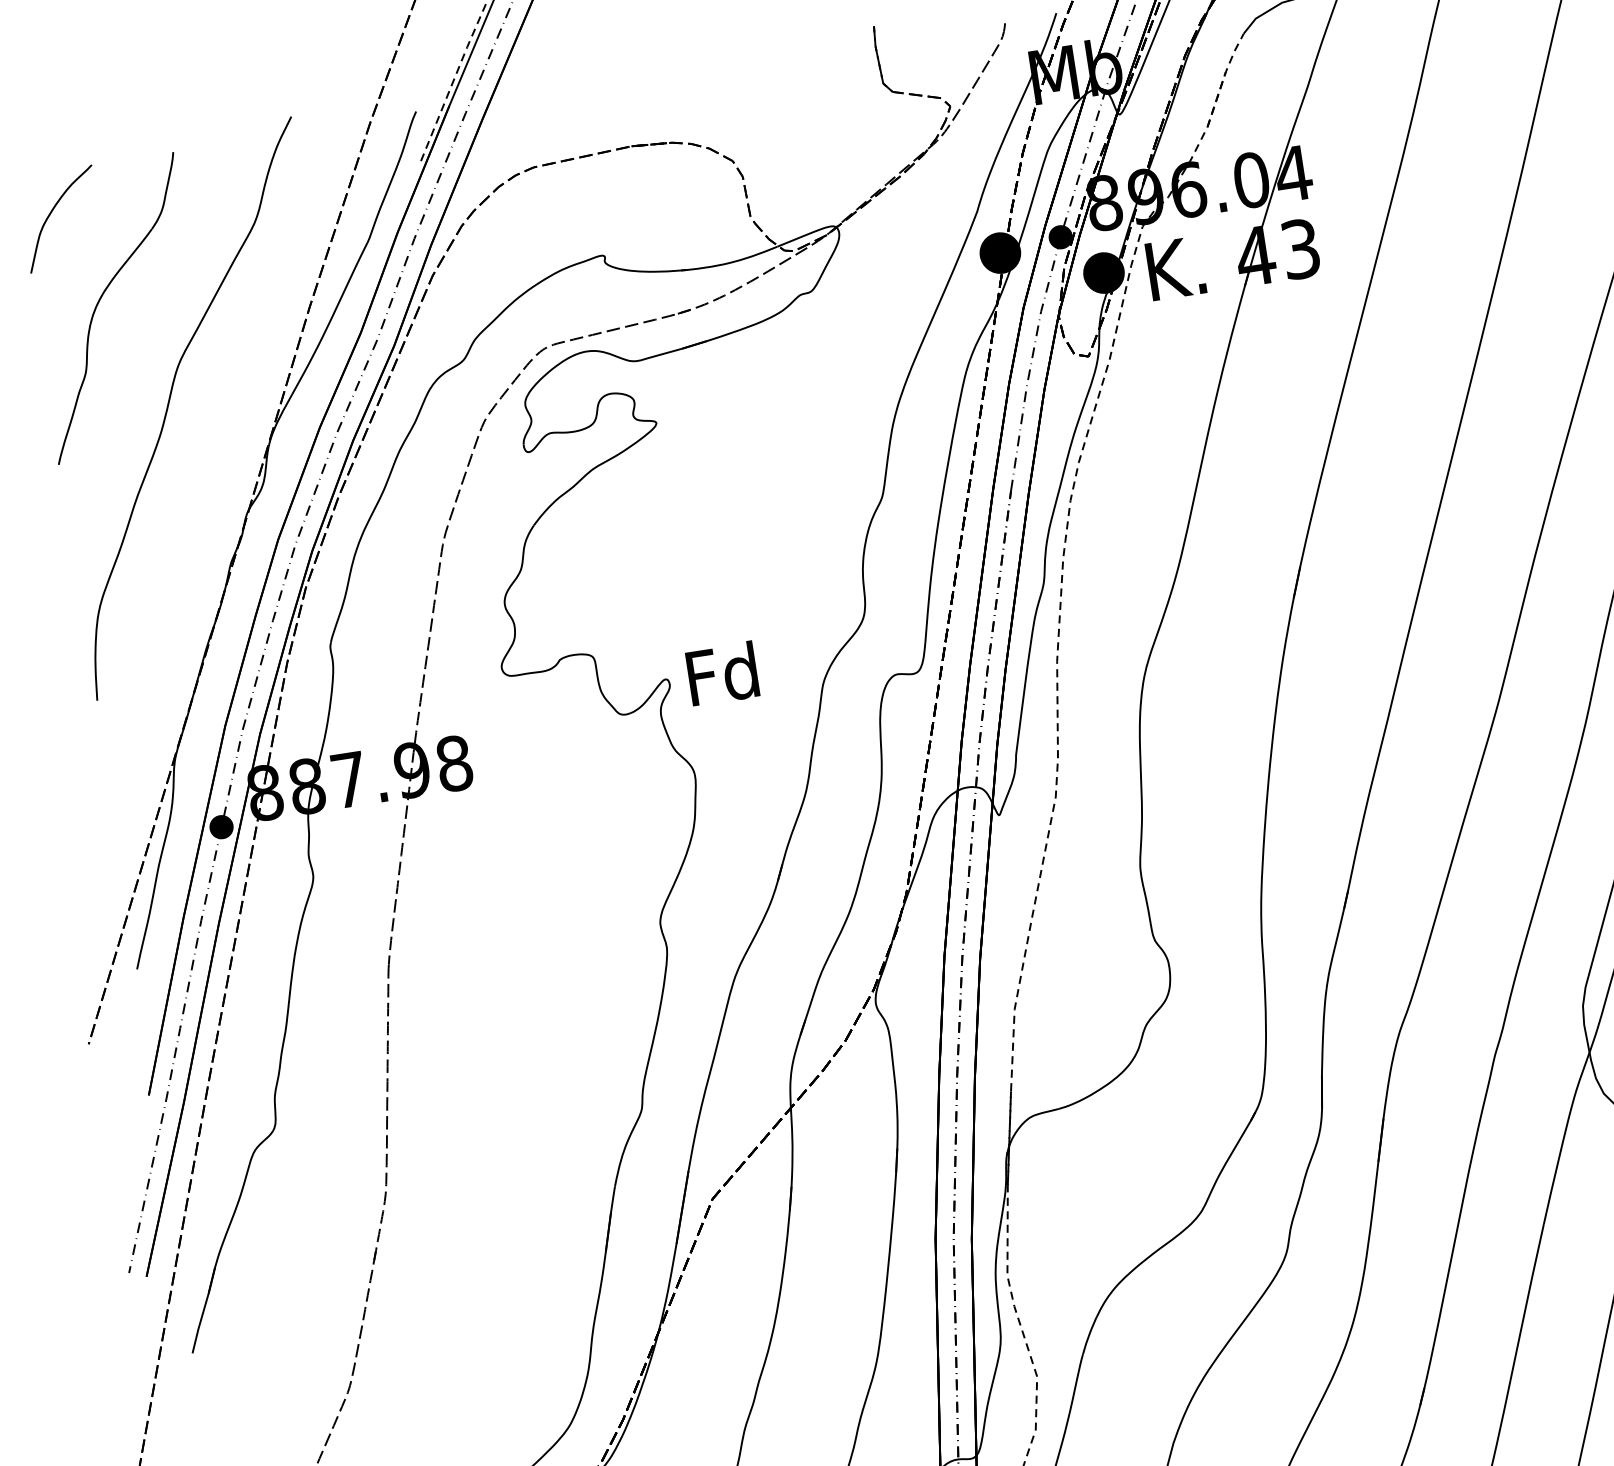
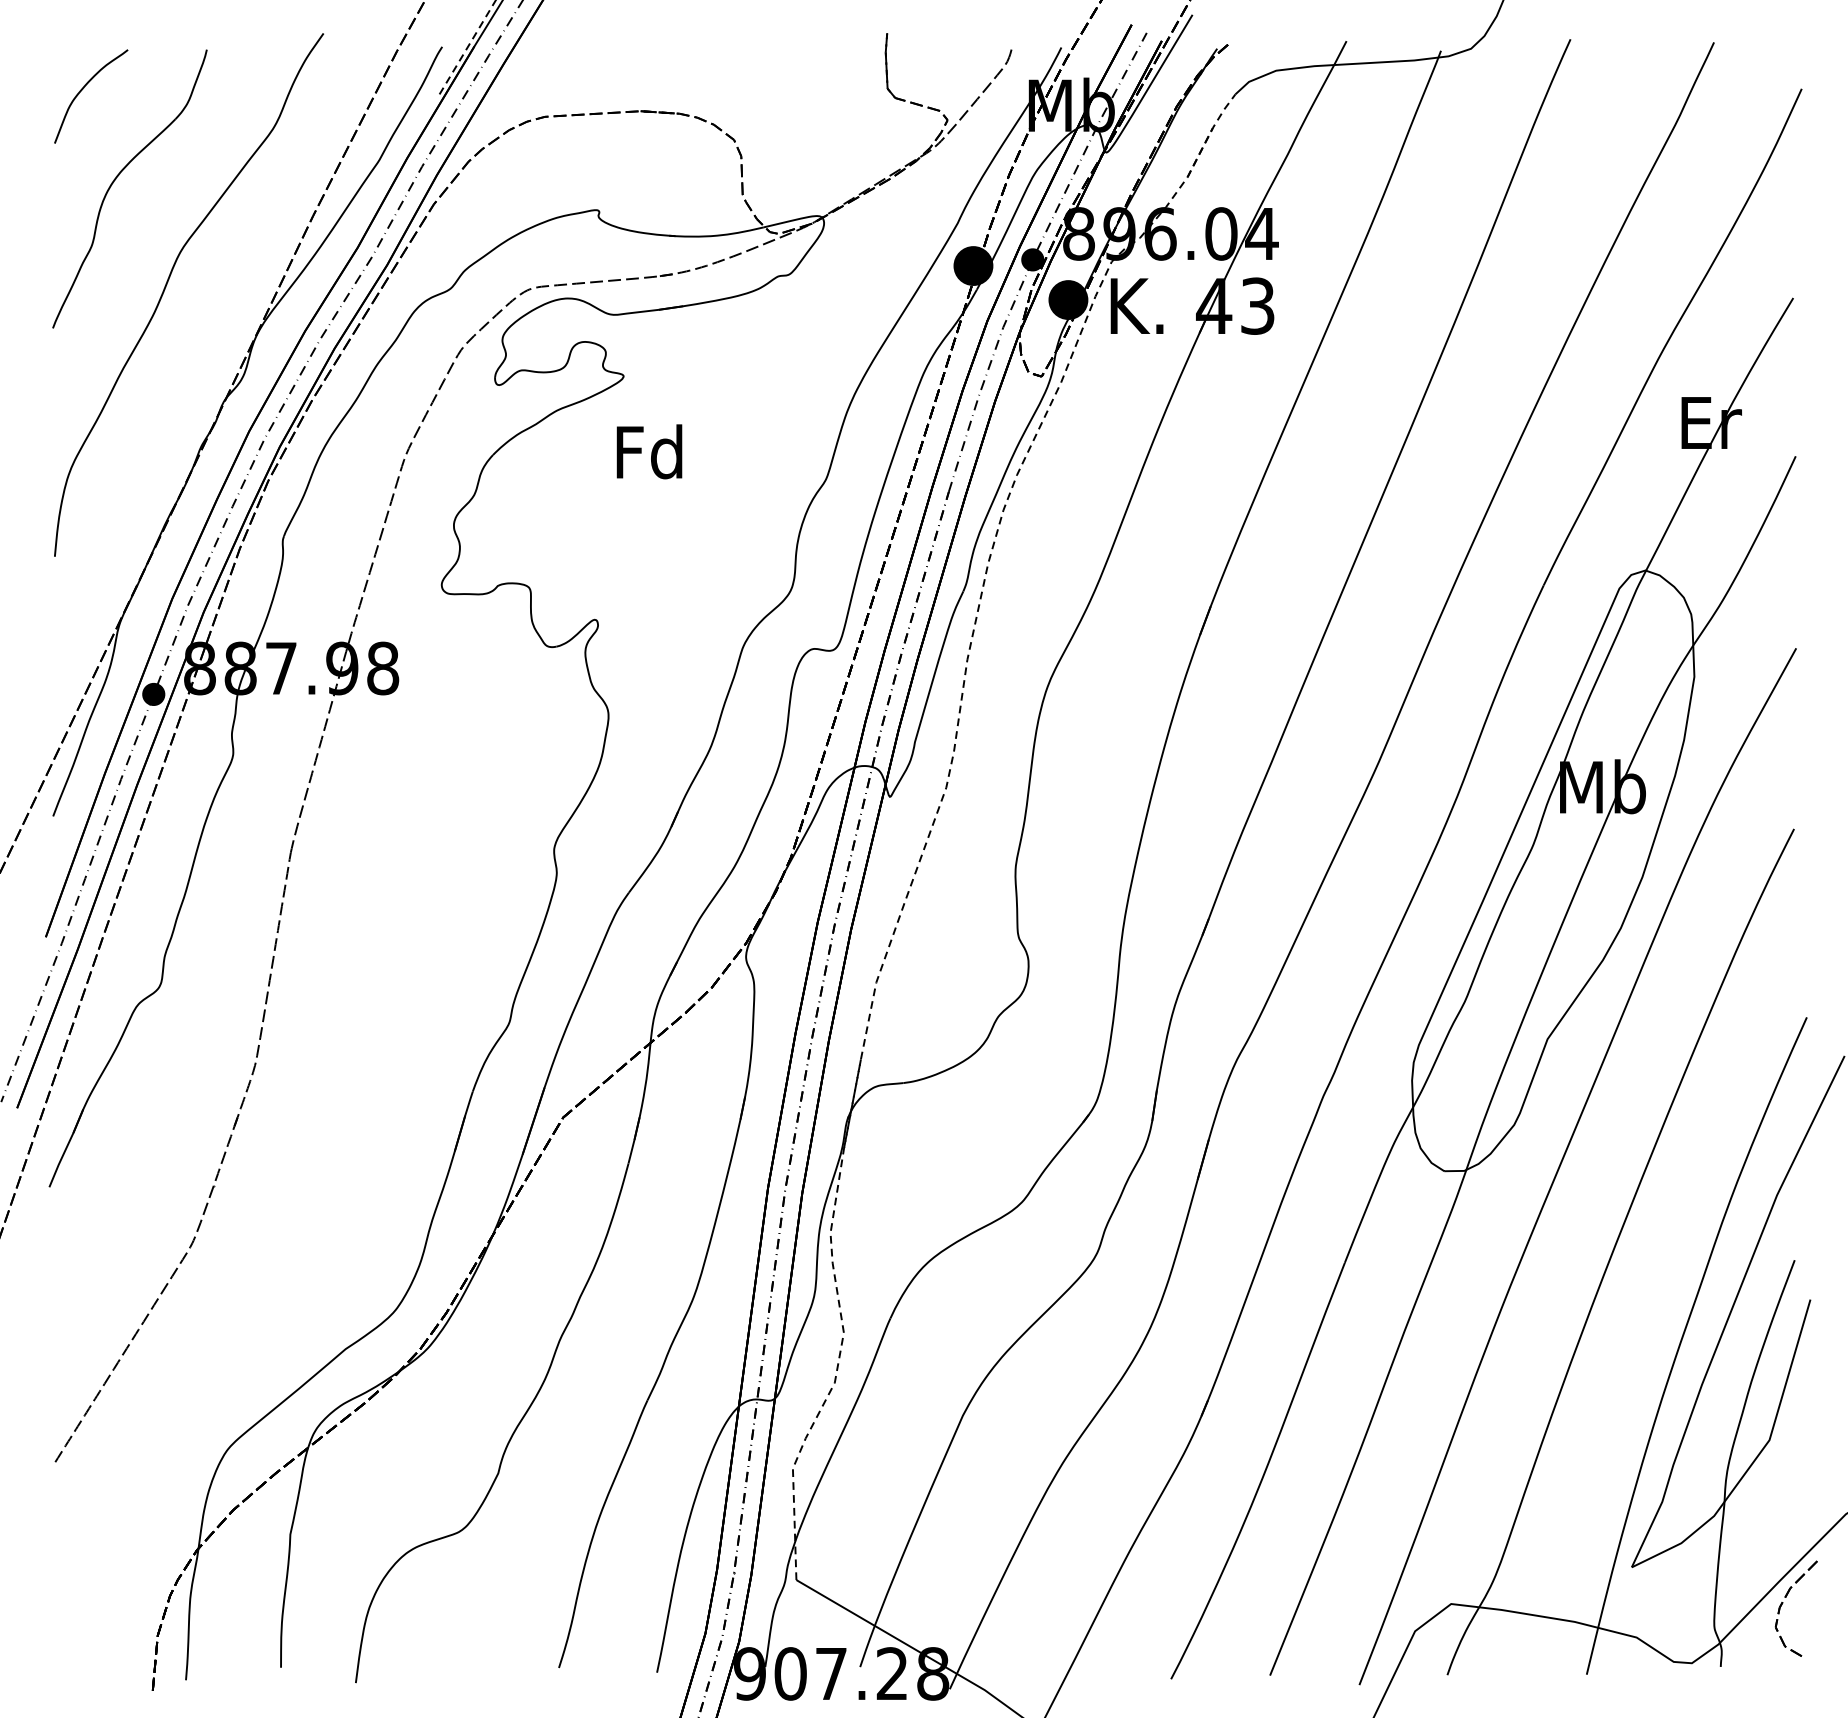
text: (722, 673) -> (649, 451), moved

